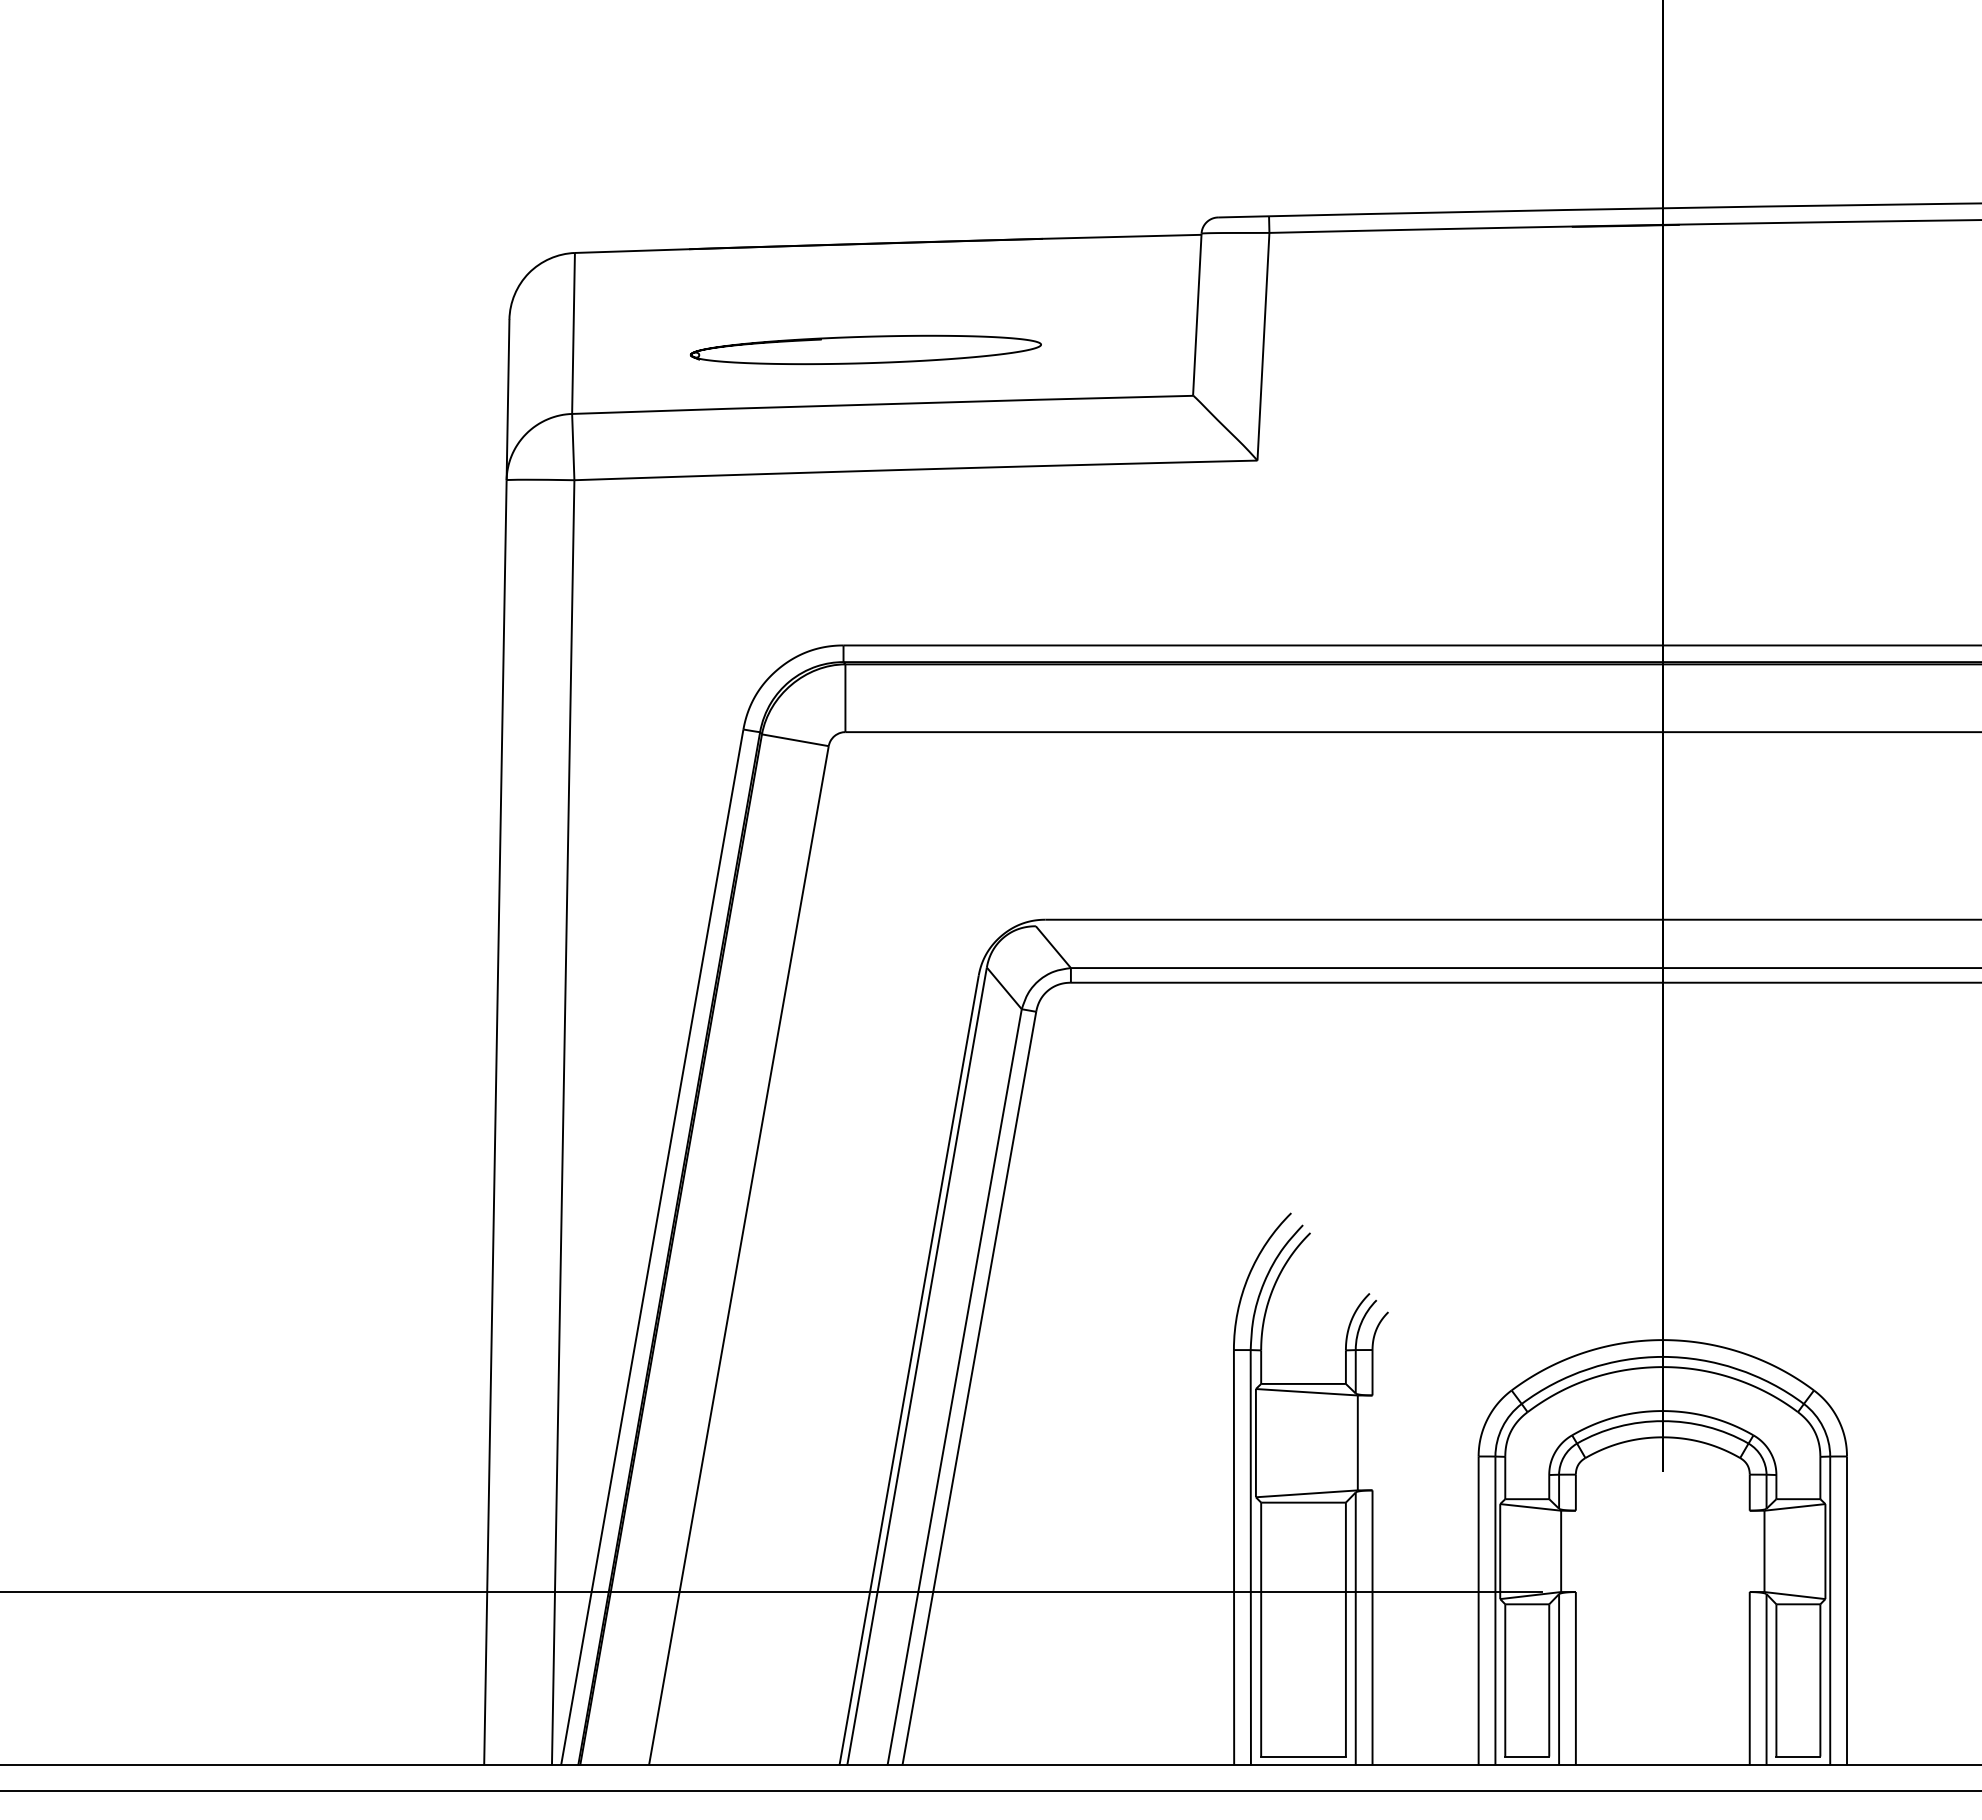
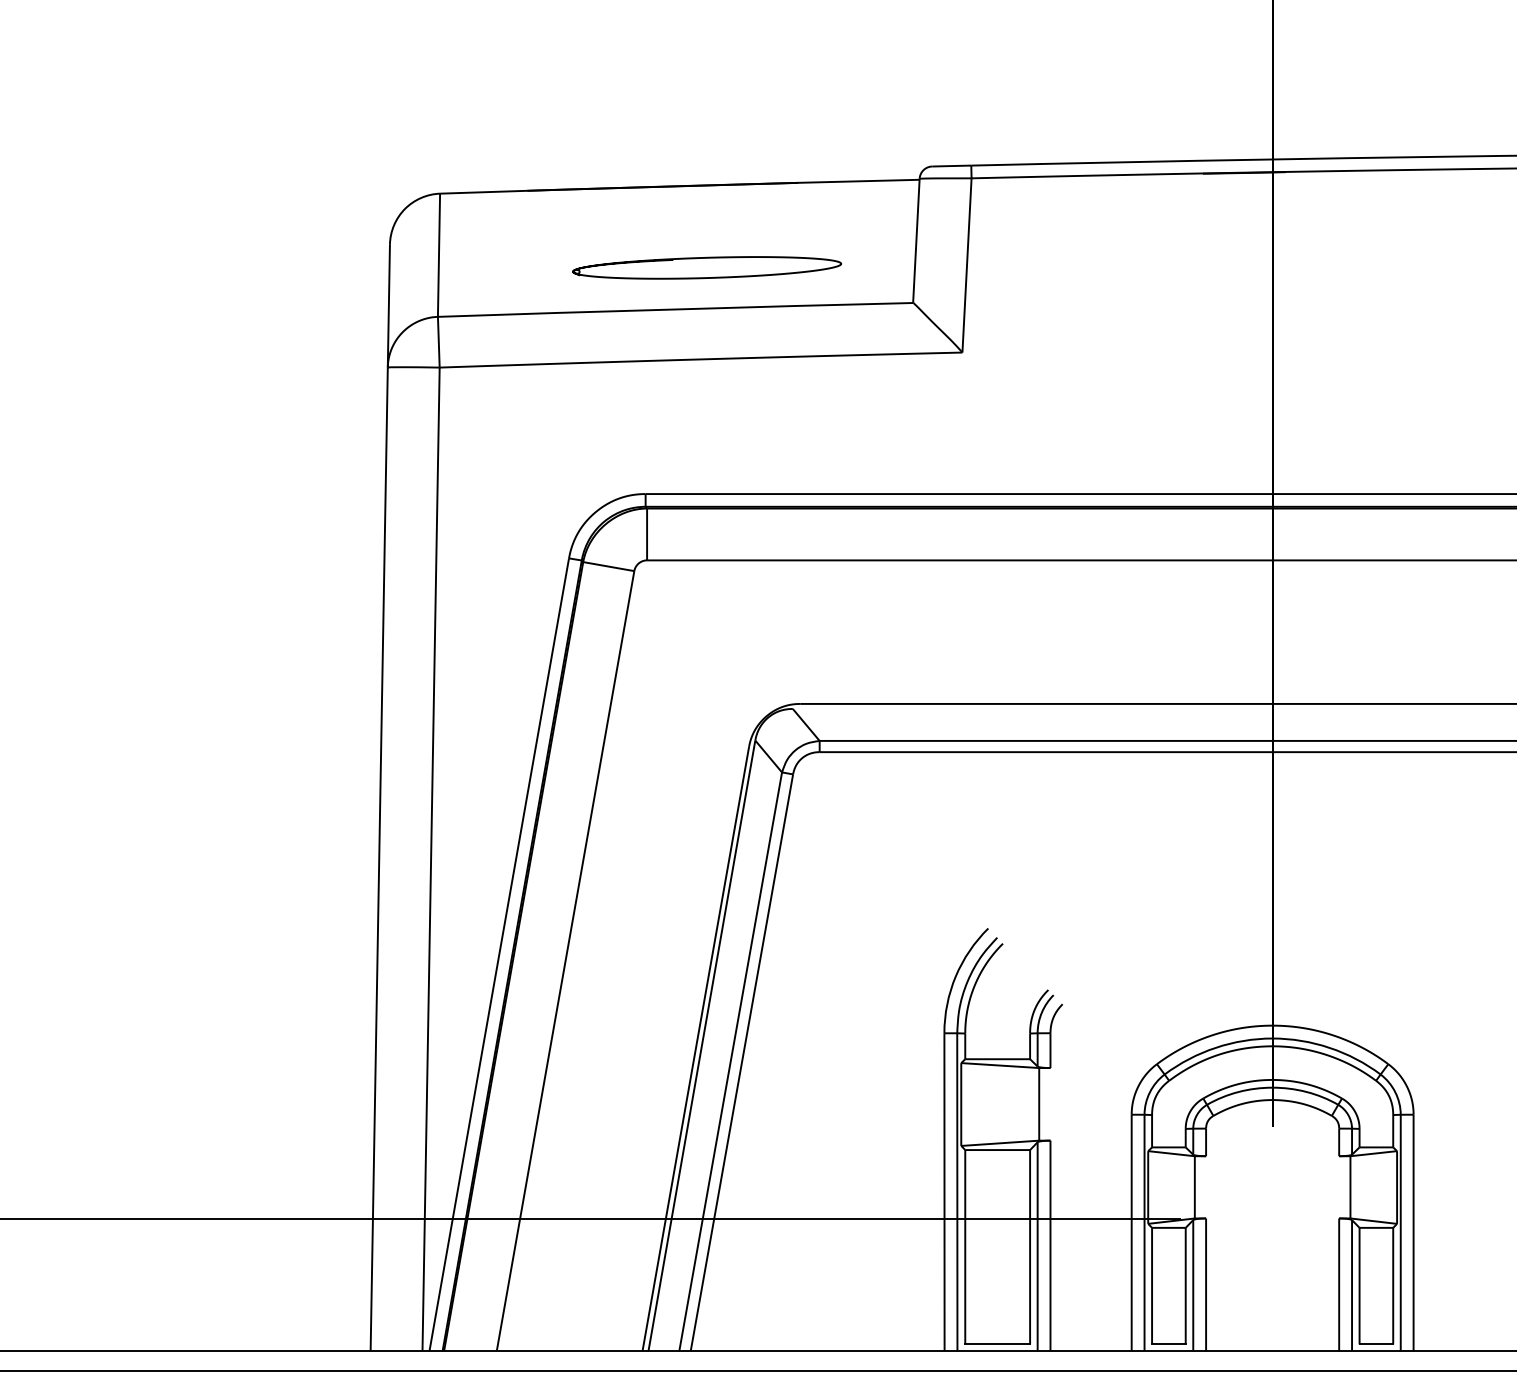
curve: (865, 337) -> (706, 258), moved

